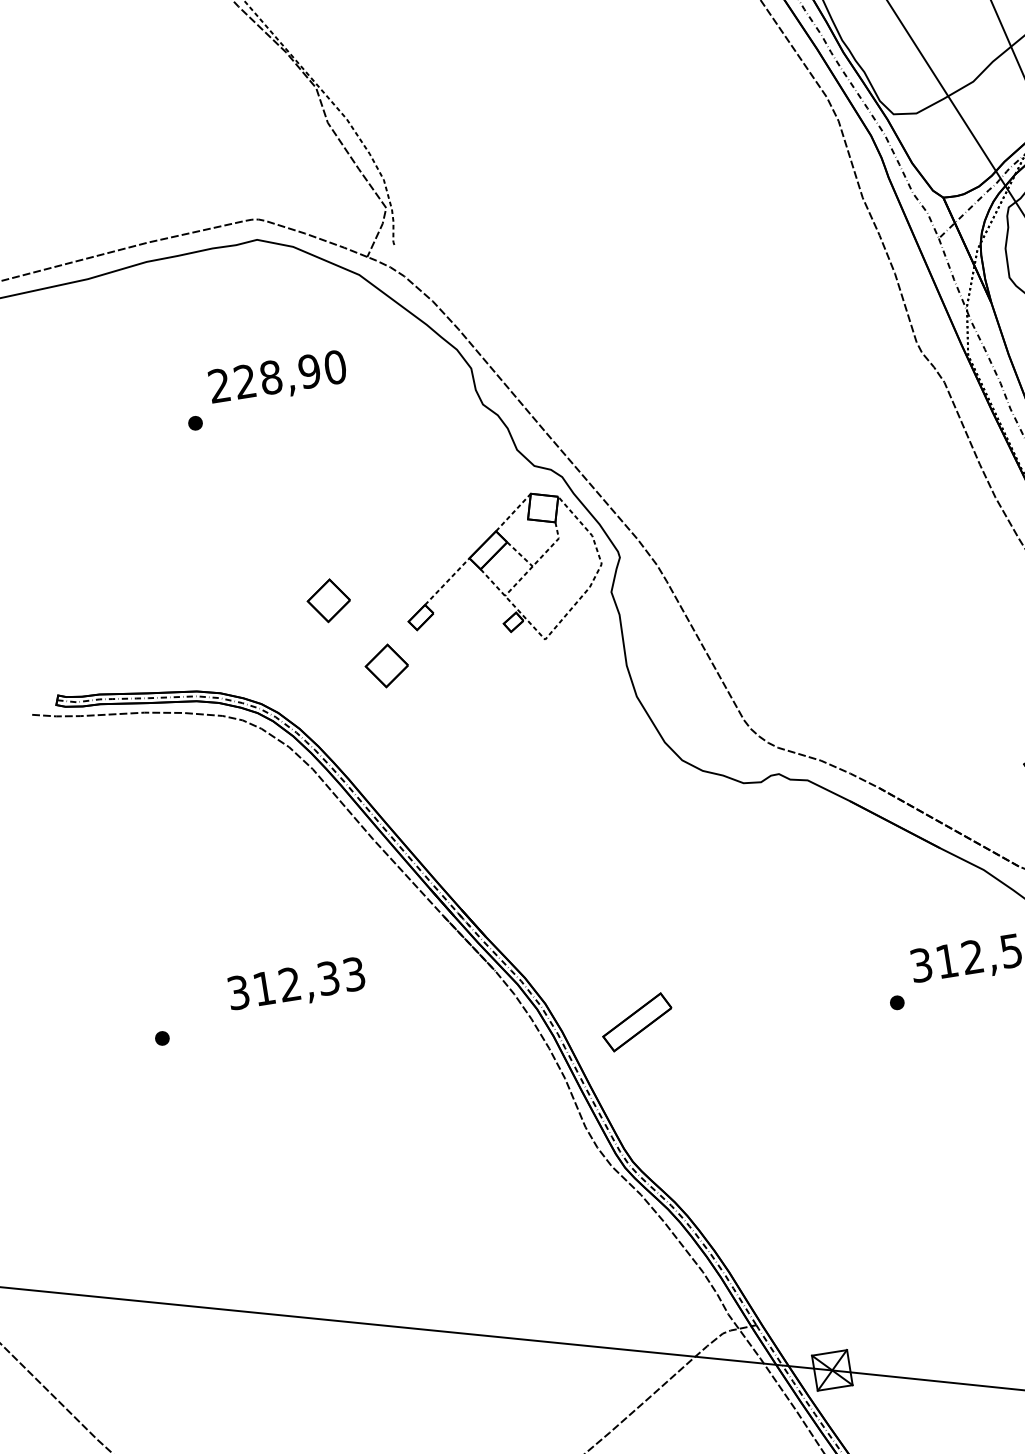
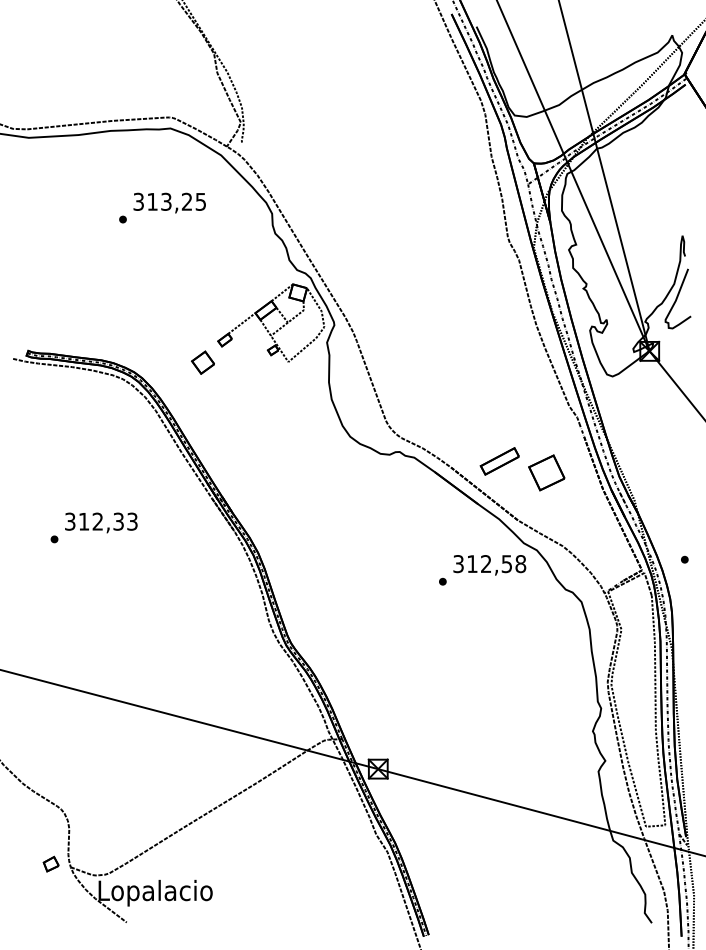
text: (276, 375) -> (169, 201), 228,90 -> 313,25
part: (327, 600) -> (177, 323), removed
text: (296, 984) -> (101, 522), moved
part: (636, 1022) -> (499, 461), moved

